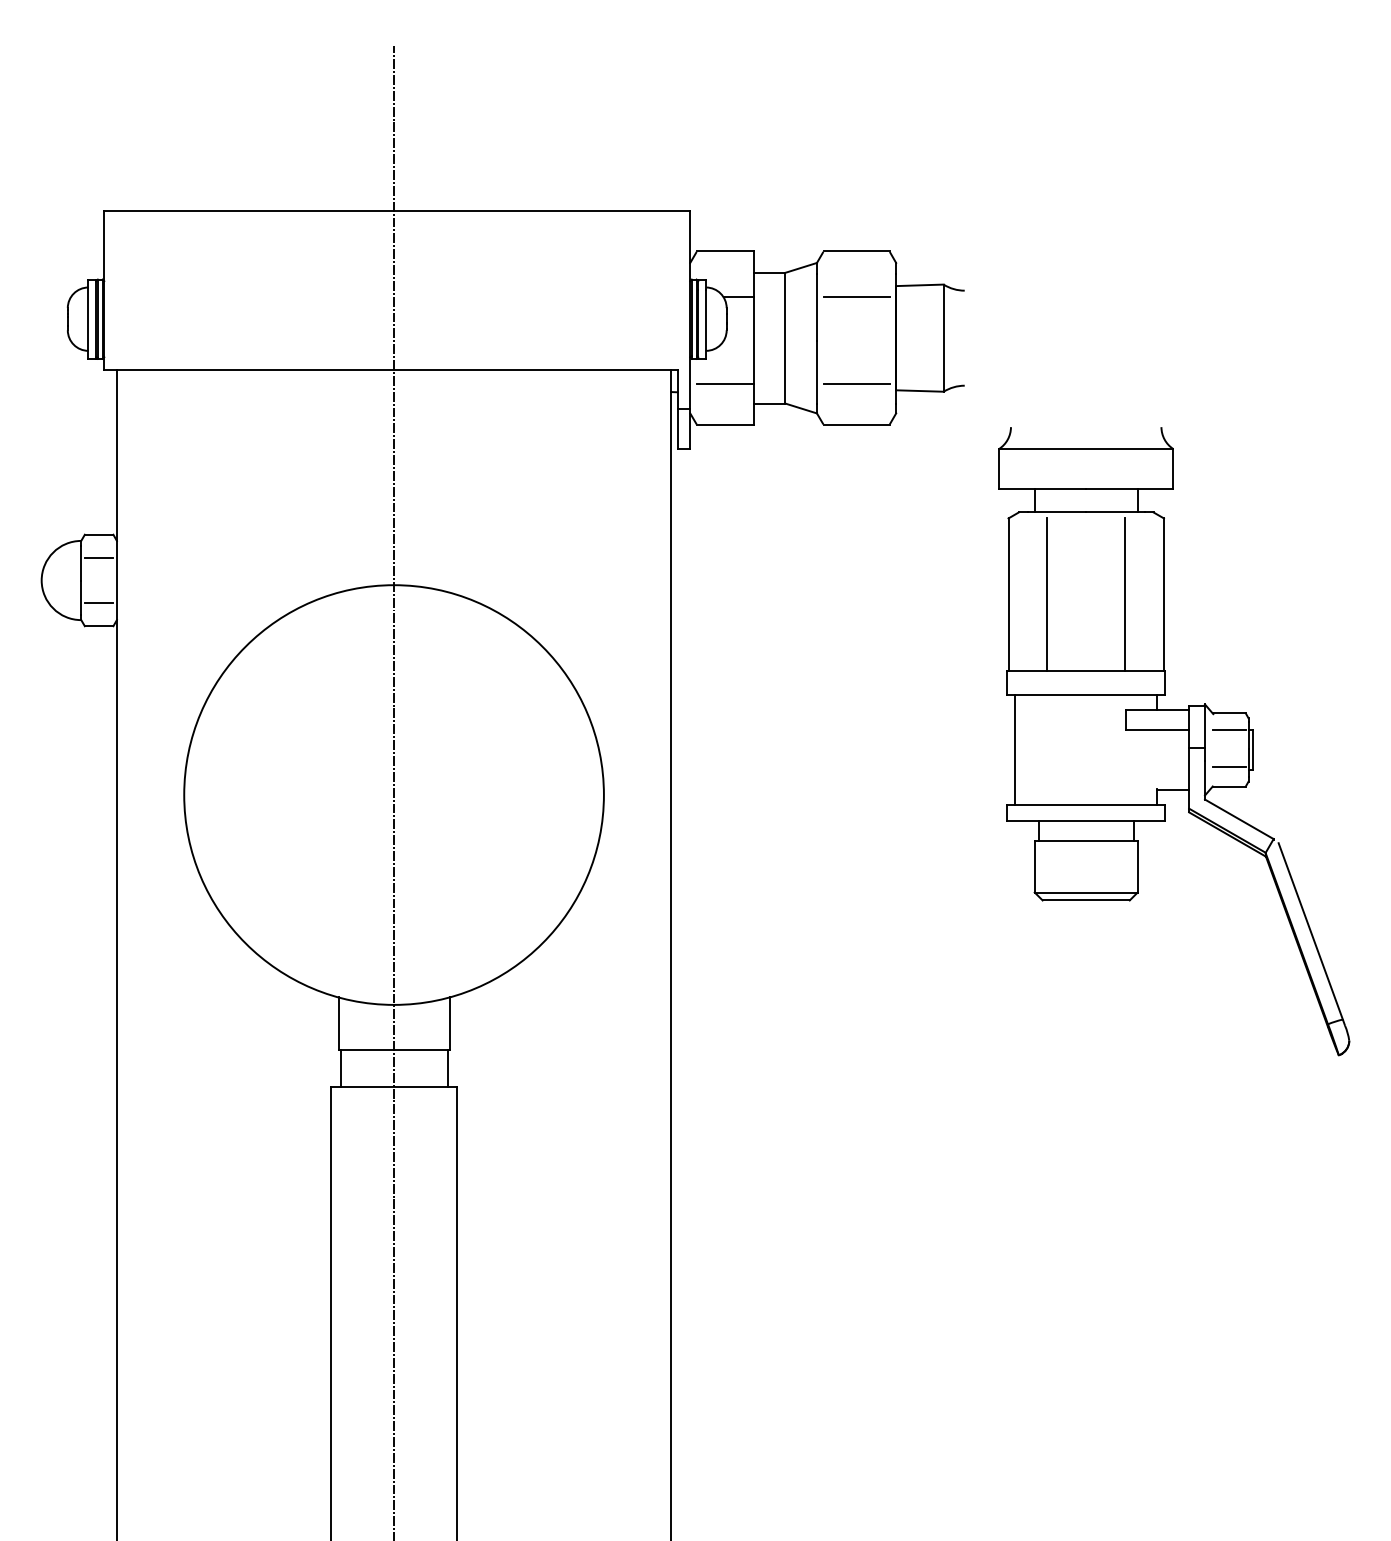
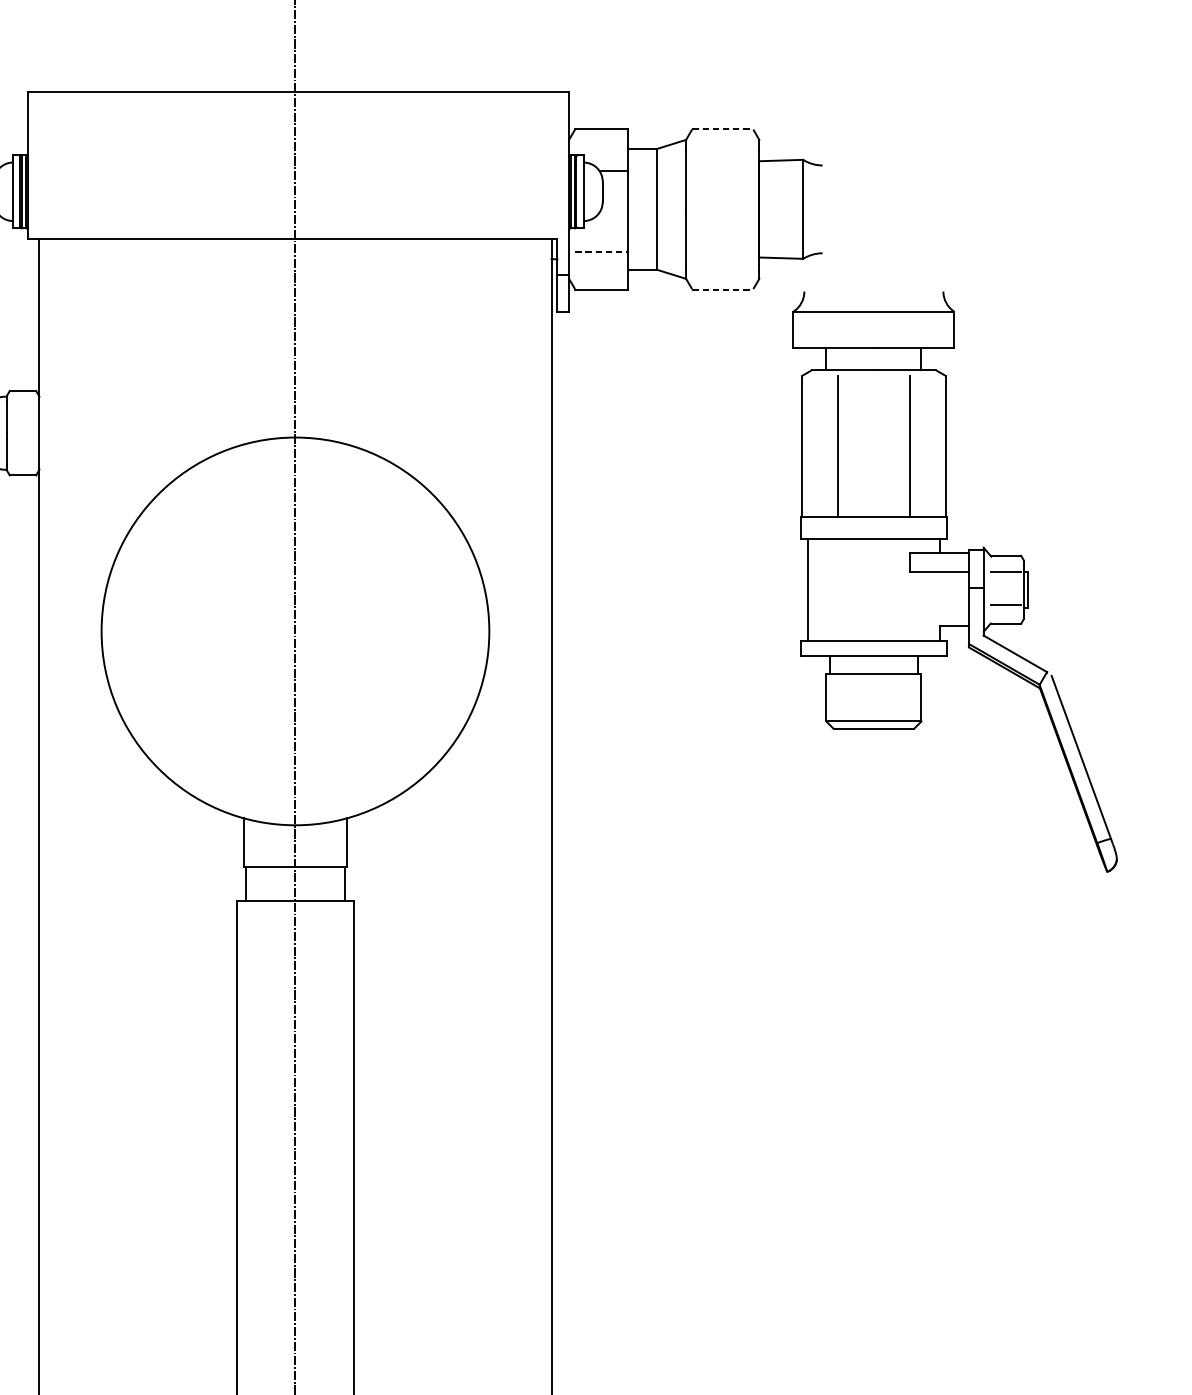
line: (856, 251) -> (722, 129), solid -> dashed
line: (856, 297) -> (722, 171), removed
line: (725, 384) -> (601, 252), solid -> dashed
line: (856, 384) -> (722, 252), removed
line: (856, 424) -> (722, 289), solid -> dashed
line: (98, 557) -> (22, 411), removed
line: (98, 603) -> (22, 454), removed
part: (1174, 741) -> (955, 581), moved

